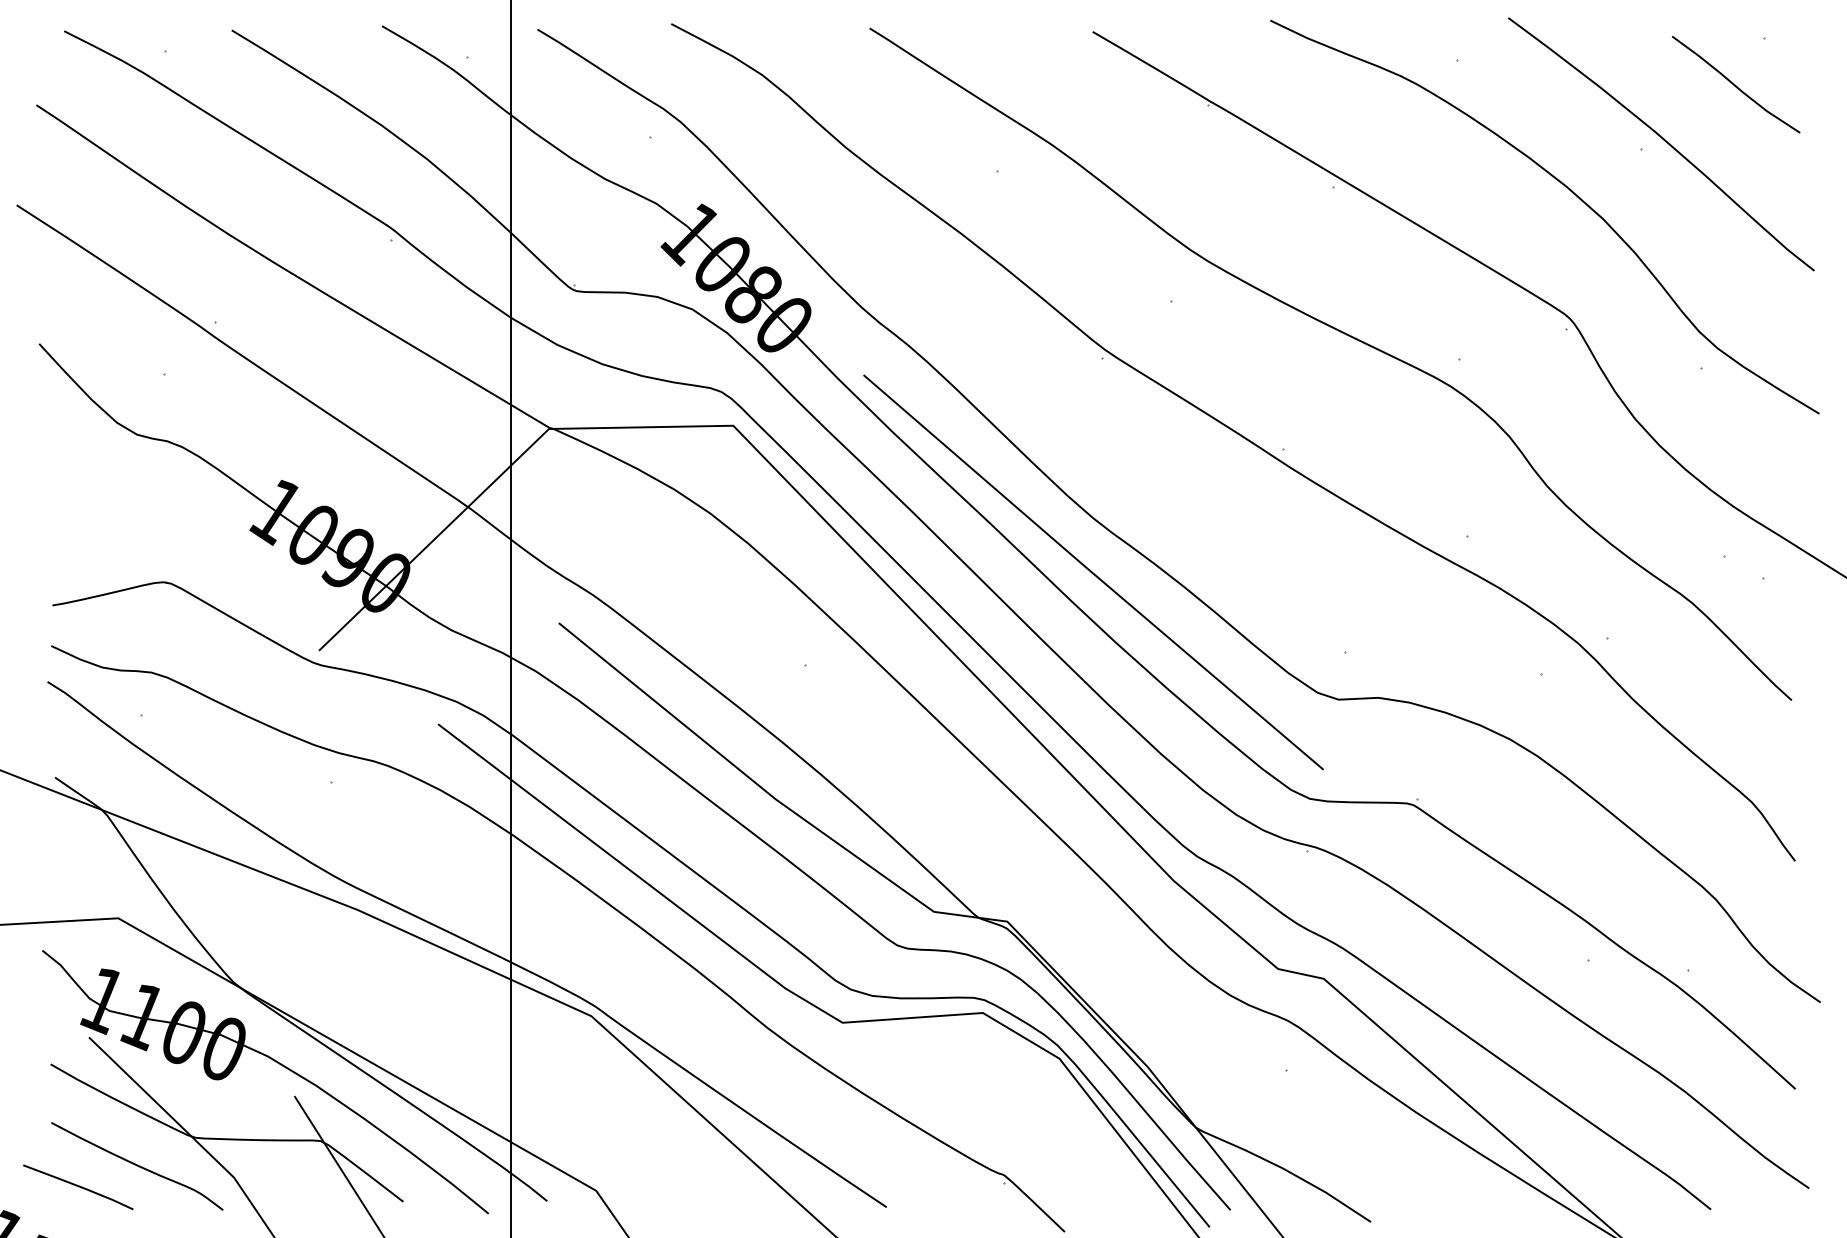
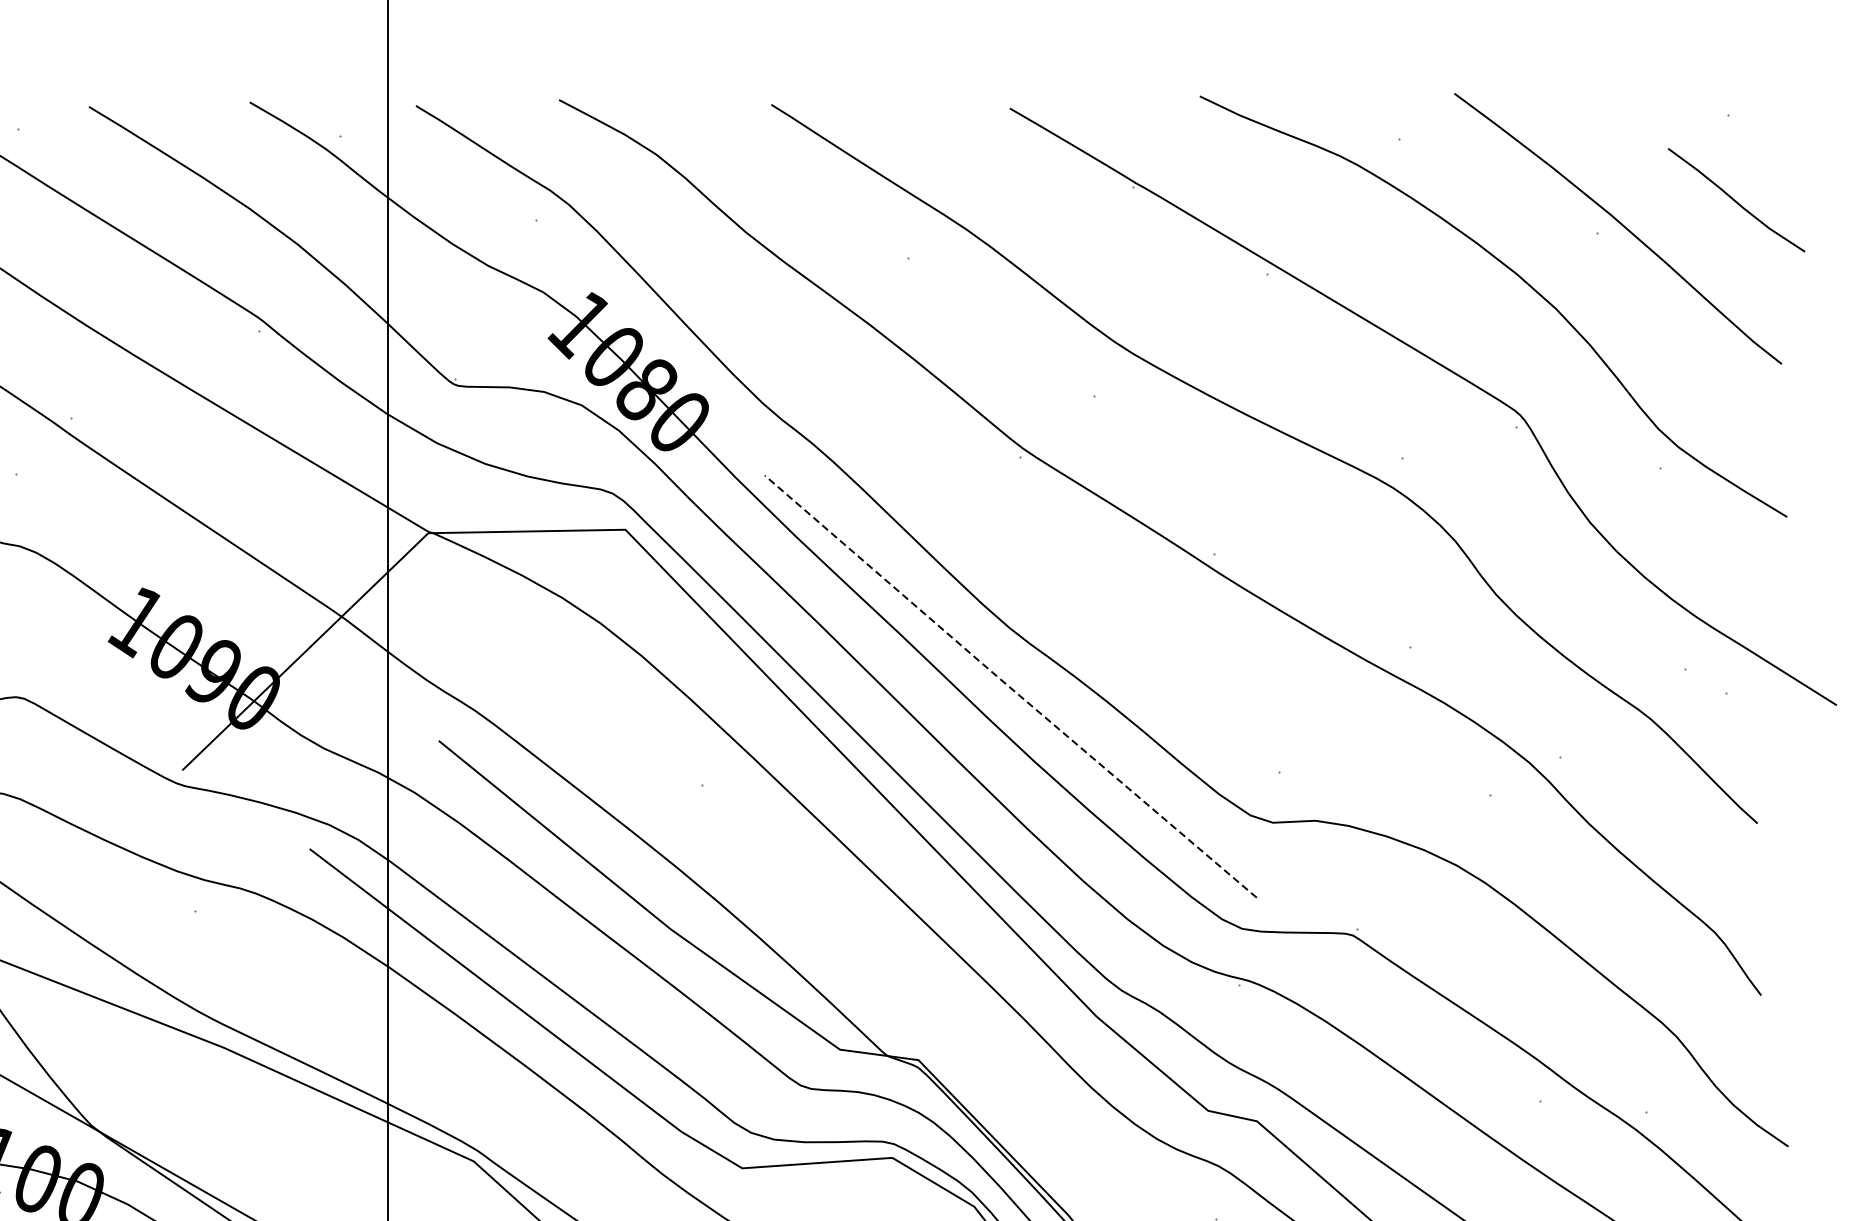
curve: (1735, 84) -> (1735, 200), moved
line: (1092, 573) -> (1009, 687), solid -> dashed

